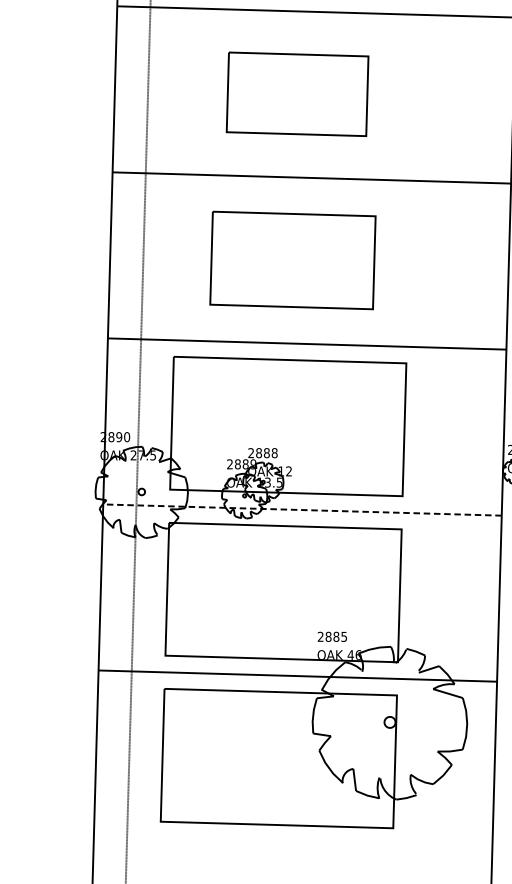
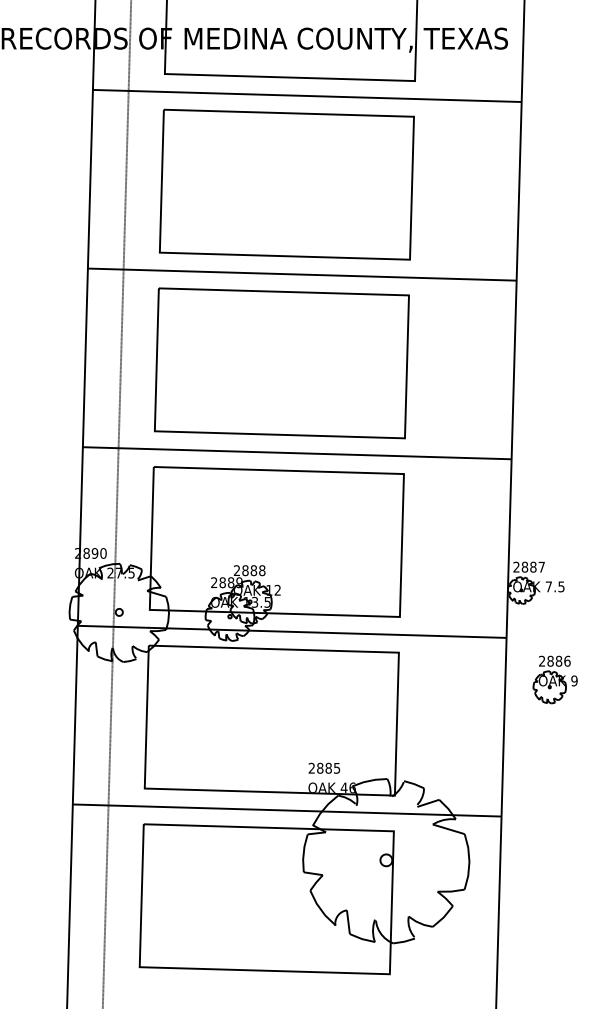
part: (297, 94) -> (286, 184), size x1.67
part: (292, 260) -> (281, 363), size x1.43
line: (301, 509) -> (291, 631), dashed -> solid

